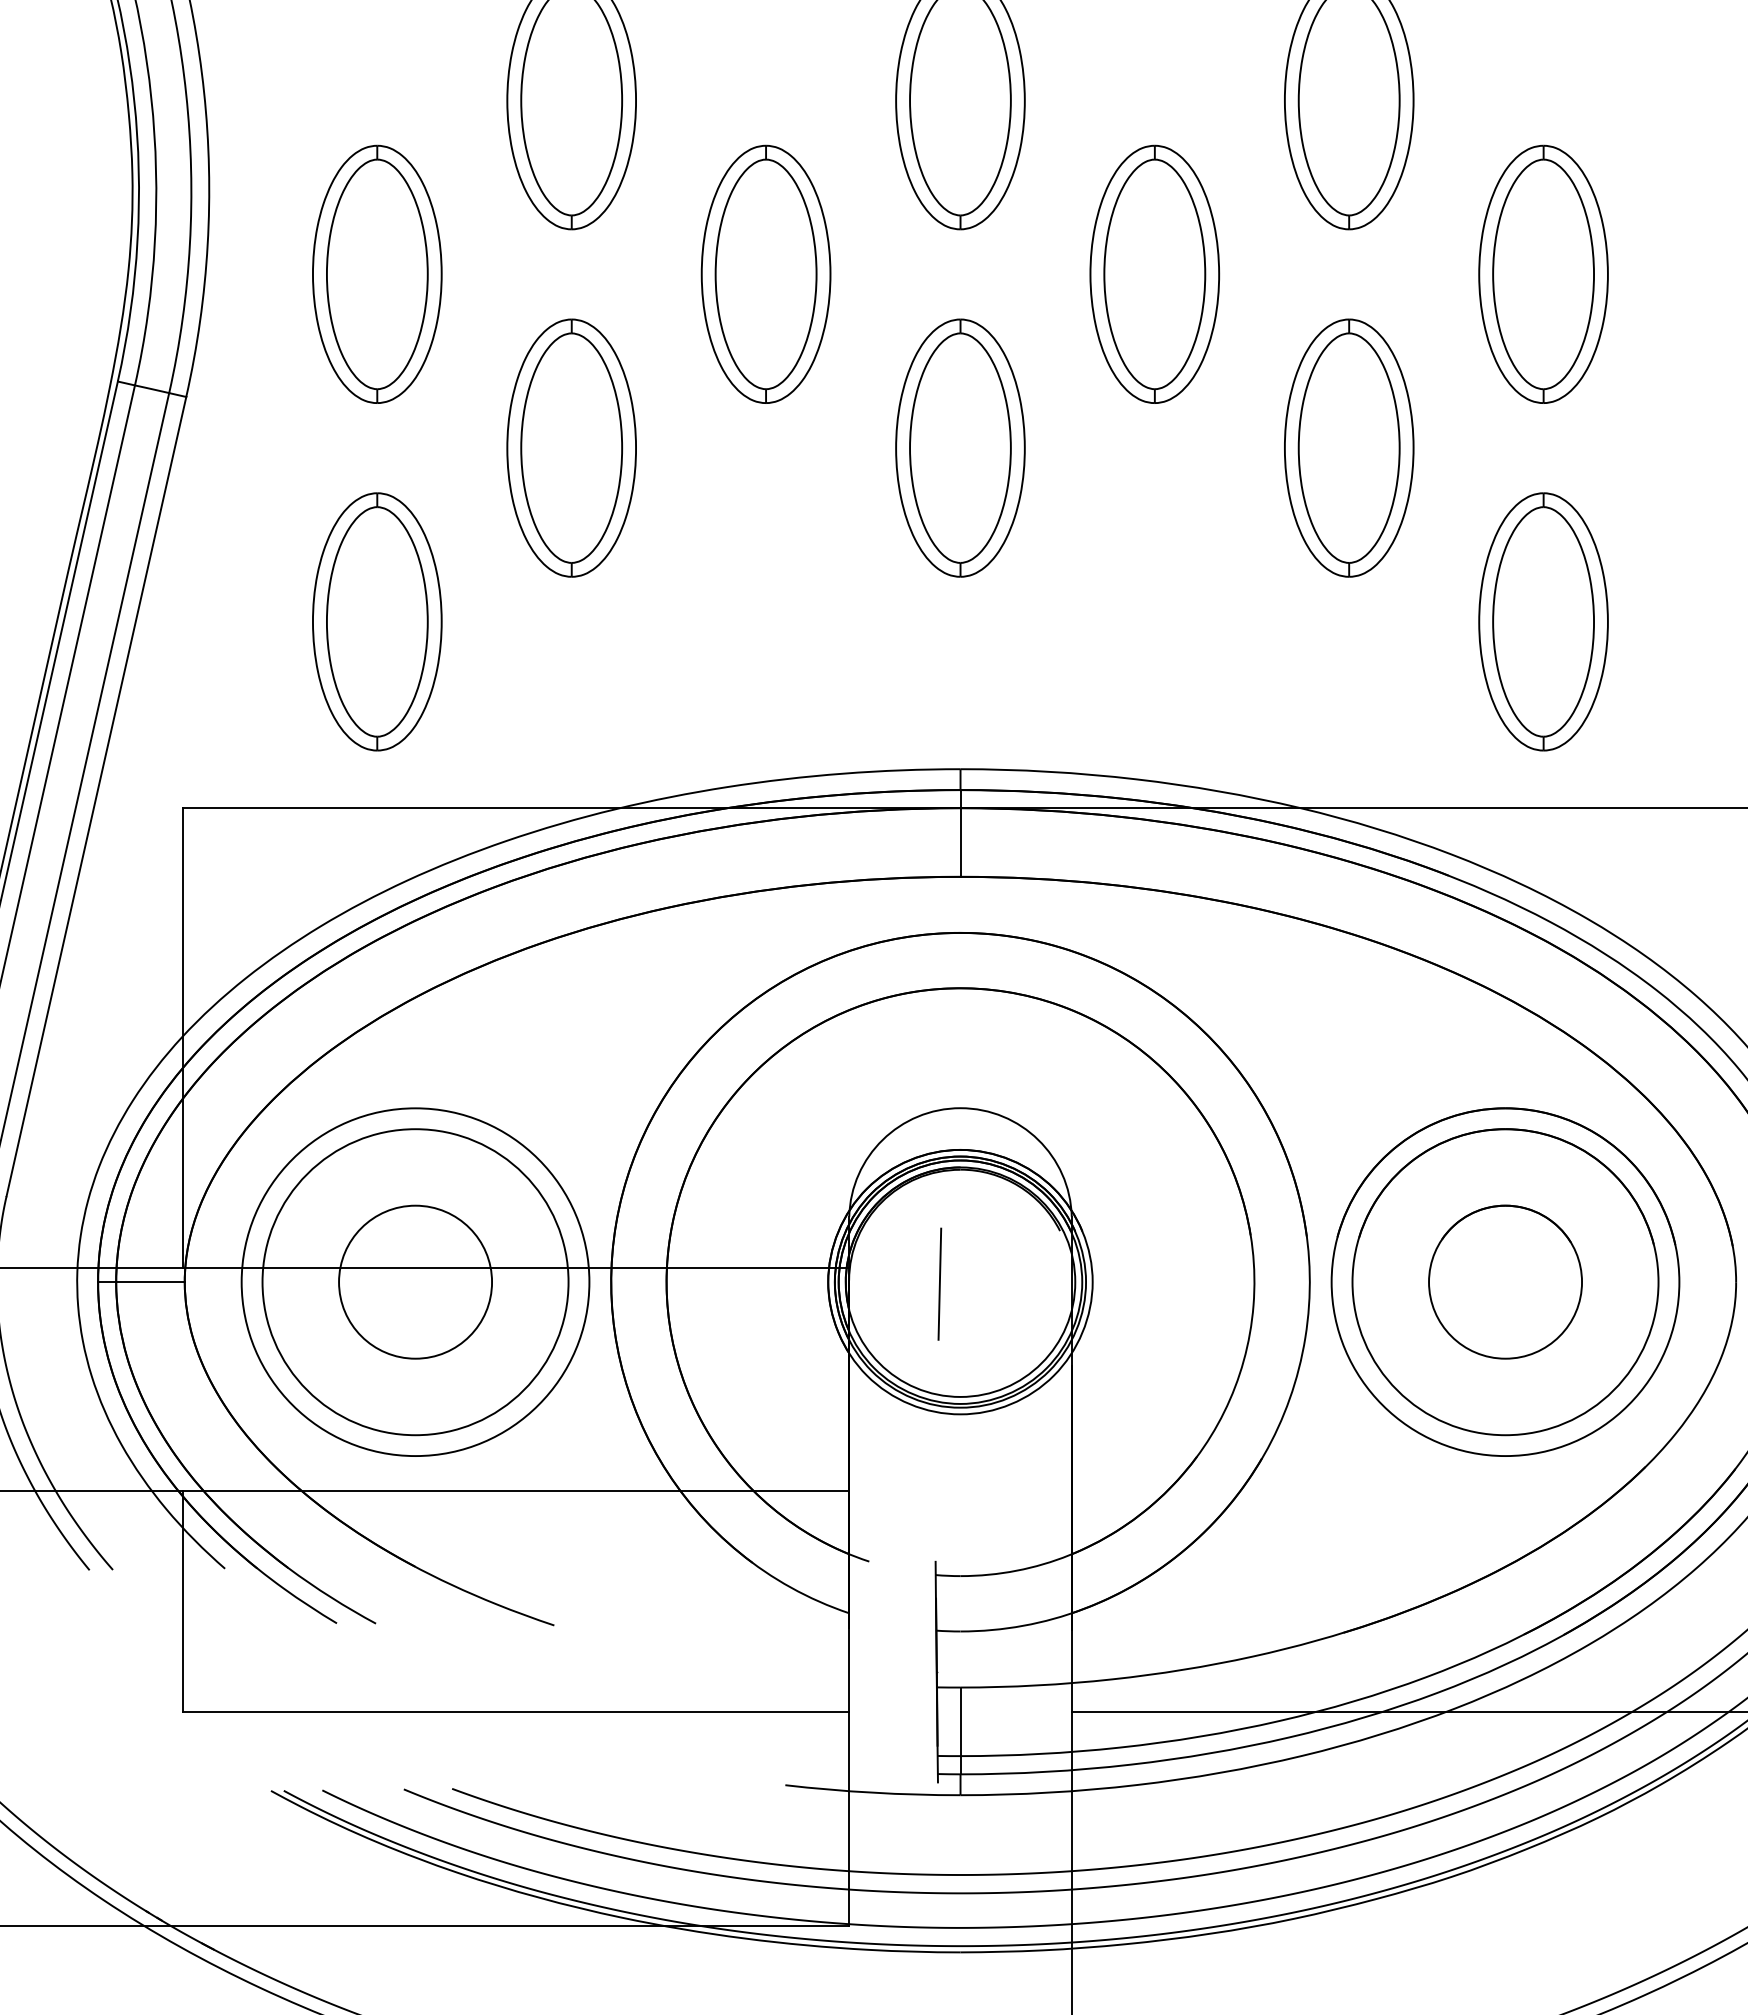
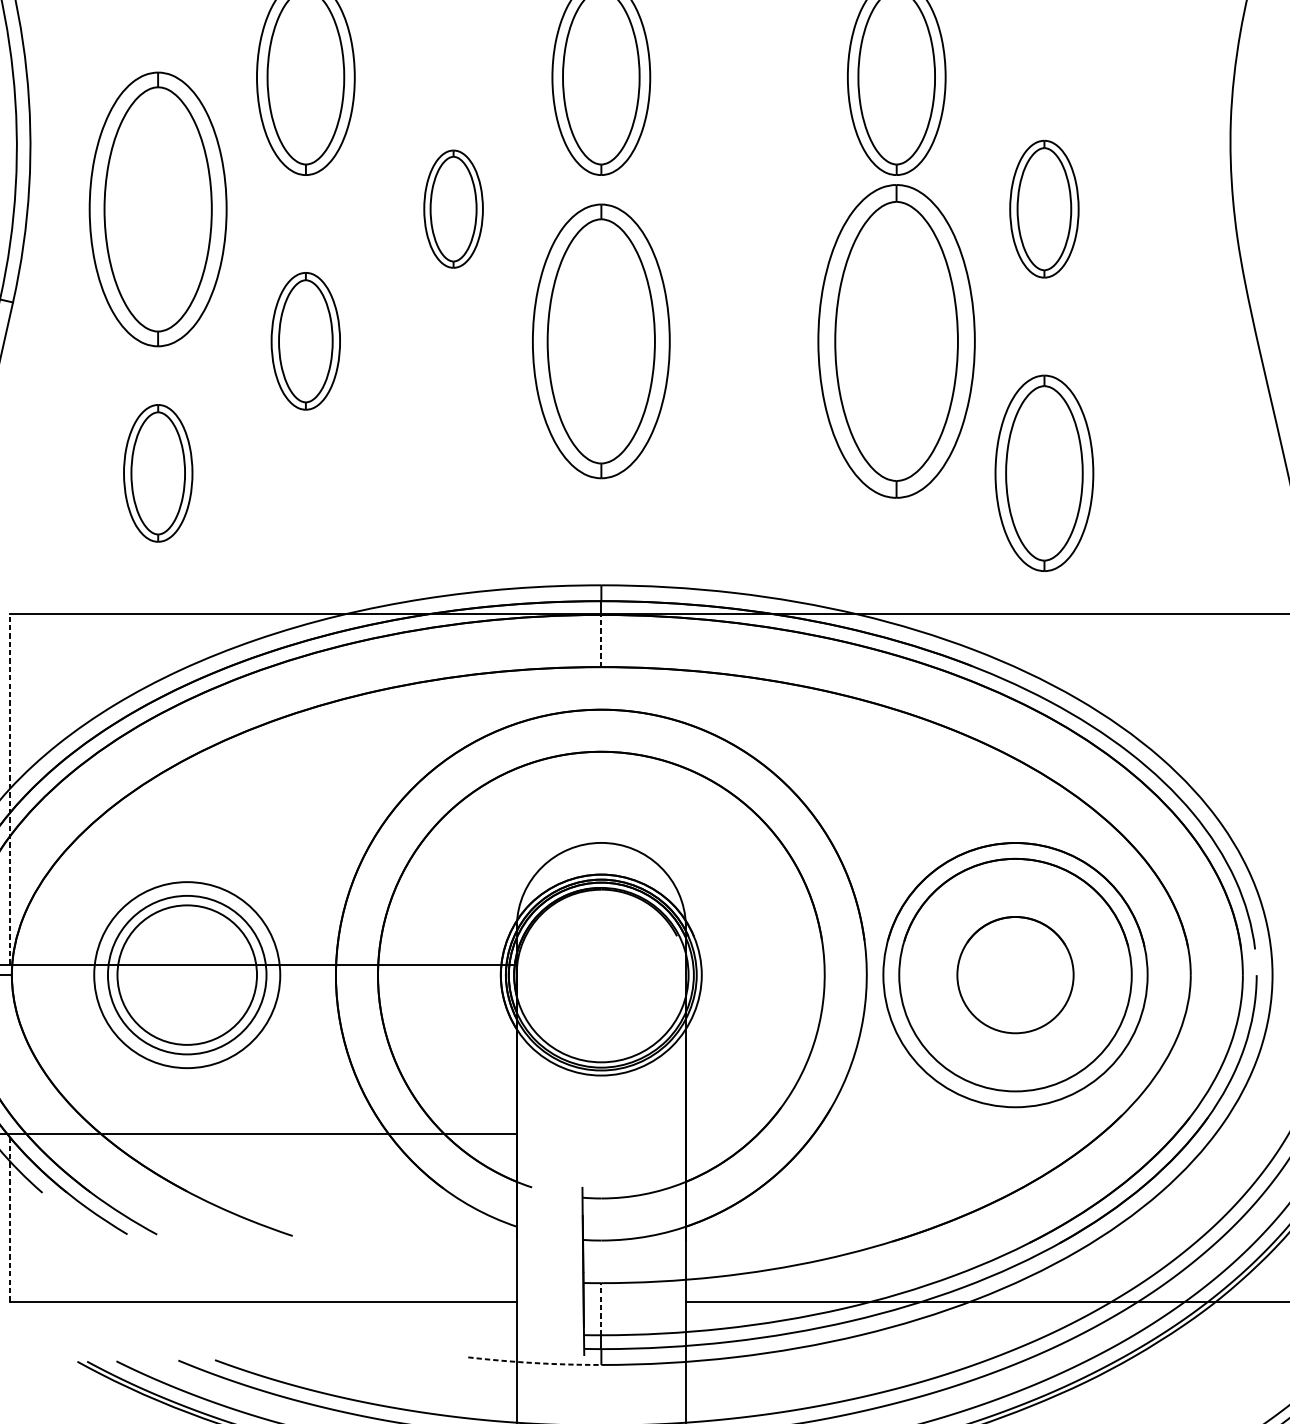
part: (377, 273) -> (158, 208), size x1.4
part: (765, 273) -> (453, 208), size x0.6
part: (1154, 273) -> (748, 208), removed
part: (1543, 273) -> (1044, 208), size x0.7
part: (571, 447) -> (305, 340), size x0.7
part: (960, 447) -> (601, 340), size x1.4
part: (1349, 447) -> (896, 340), size x1.6
part: (377, 621) -> (158, 473), size x0.7
line: (960, 842) -> (601, 641), solid -> dashed
line: (182, 1037) -> (10, 789), solid -> dashed
circle: (415, 1281) -> (187, 974), size x1.6
circle: (415, 1282) -> (187, 975), size x0.6
circle: (415, 1282) -> (187, 975), size x0.6
line: (939, 1283) -> (585, 976), removed
line: (182, 1600) -> (10, 1217), solid -> dashed
line: (960, 1721) -> (601, 1308), solid -> dashed
arc: (872, 1792) -> (534, 1362), solid -> dashed

